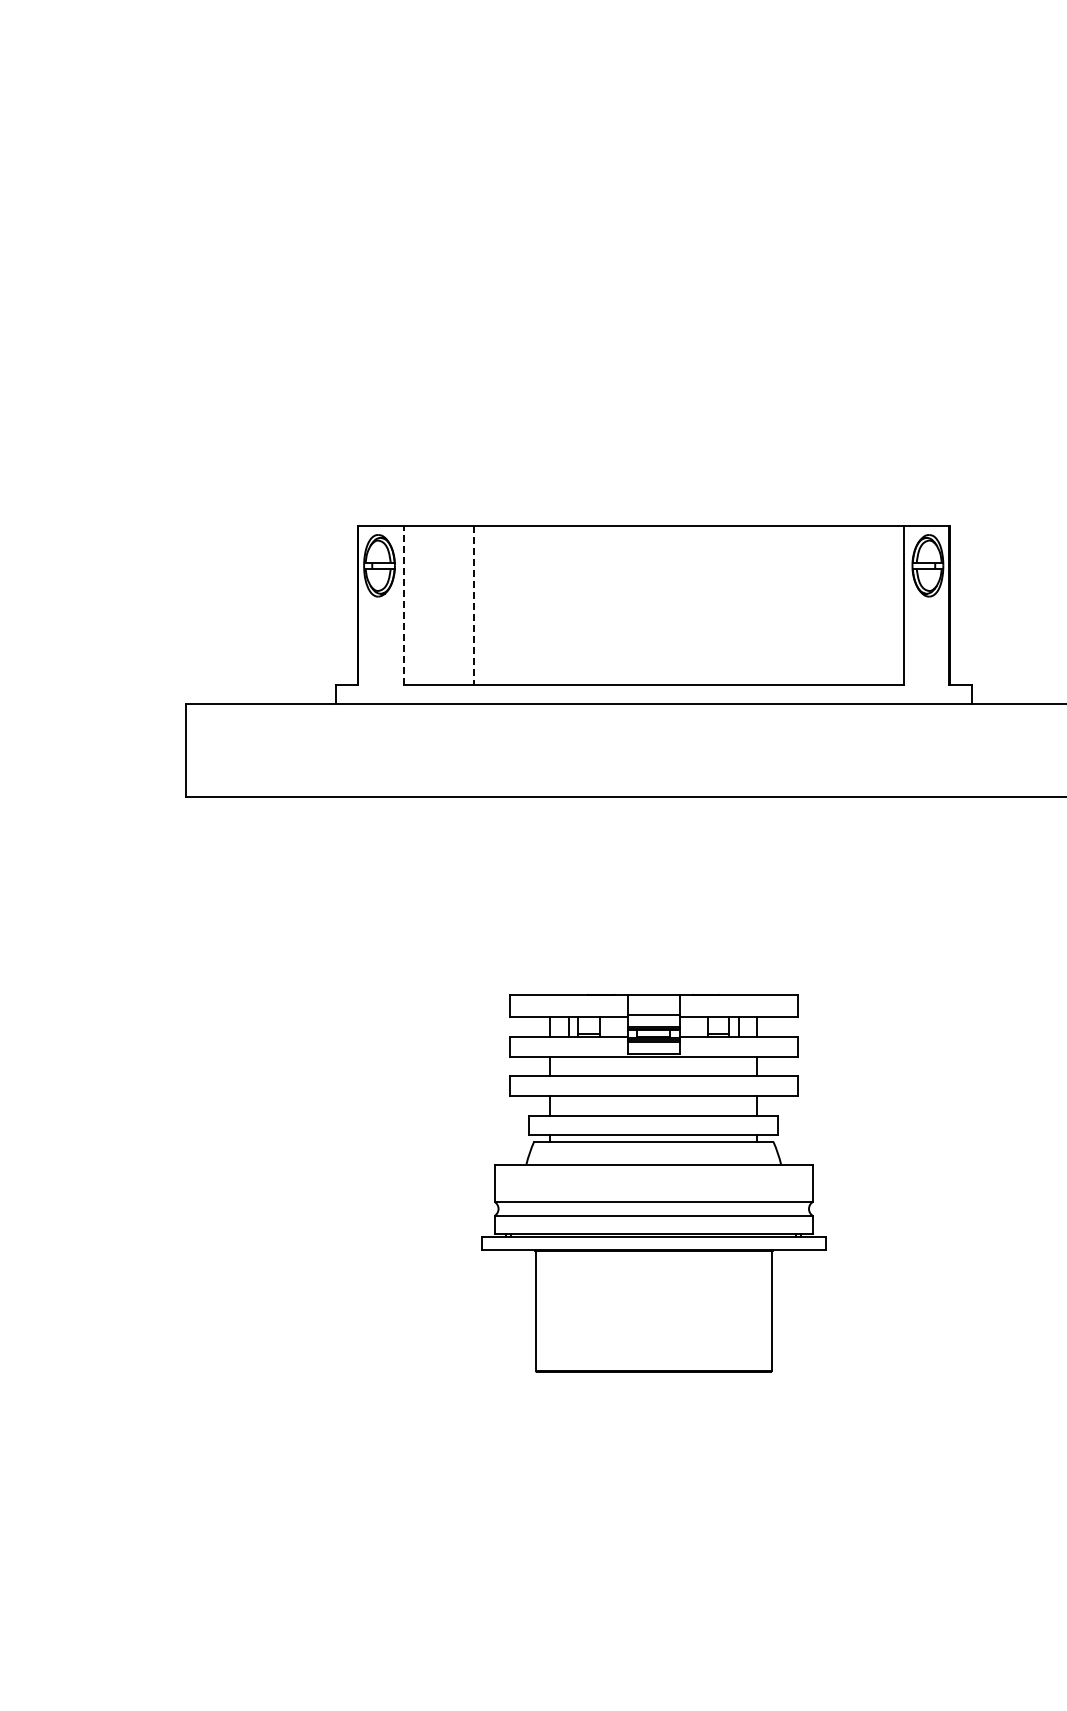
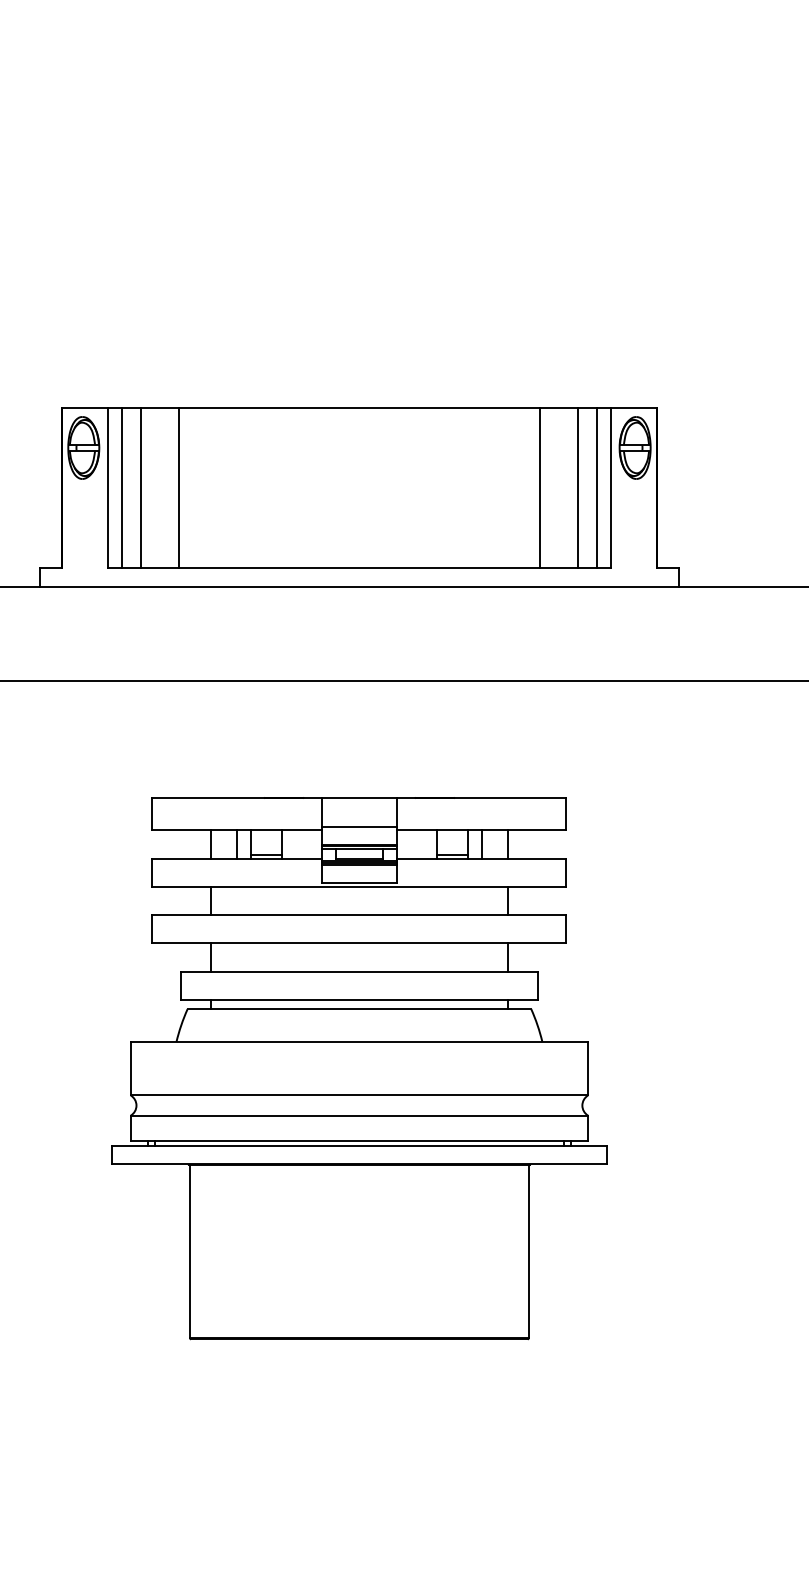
line: (403, 605) -> (107, 487), dashed -> solid
line: (417, 605) -> (121, 487), added
line: (436, 605) -> (141, 487), added
line: (473, 605) -> (178, 487), dashed -> solid
line: (833, 605) -> (540, 487), added
line: (871, 605) -> (578, 487), added
line: (890, 605) -> (597, 487), added
part: (653, 1183) -> (359, 1069), size x1.43

